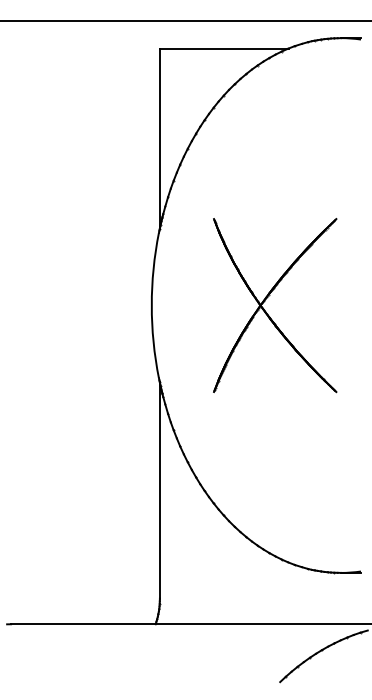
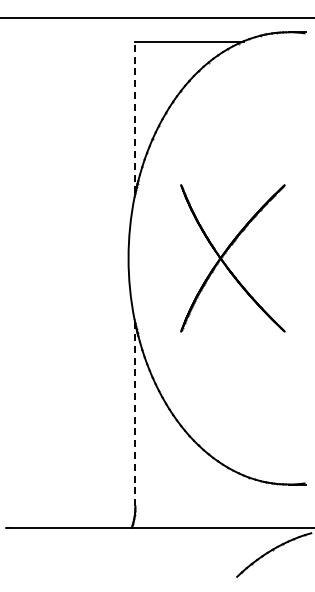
line: (159, 138) -> (135, 117), solid -> dashed
line: (159, 490) -> (135, 414), solid -> dashed

